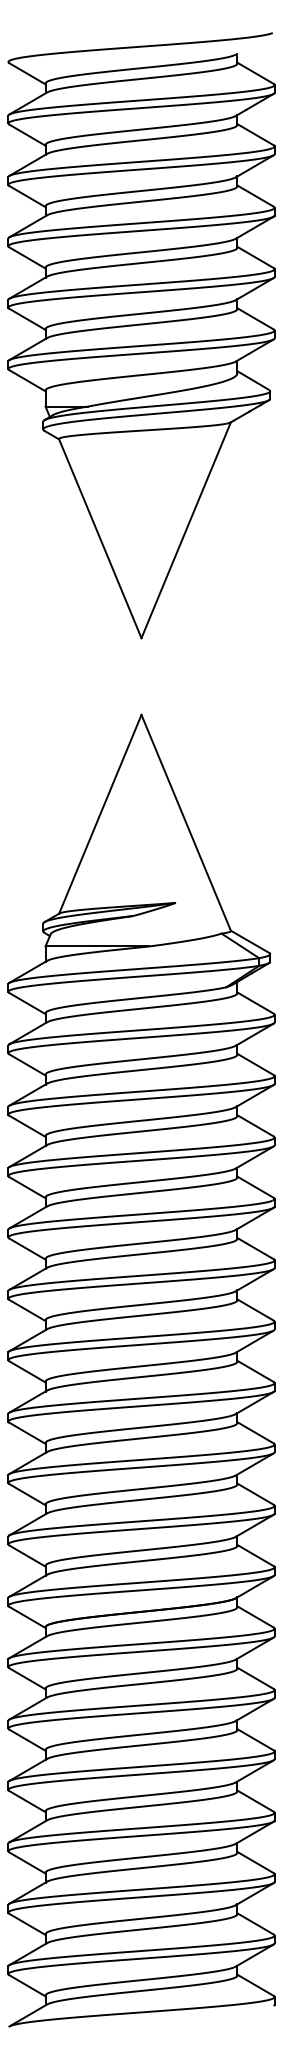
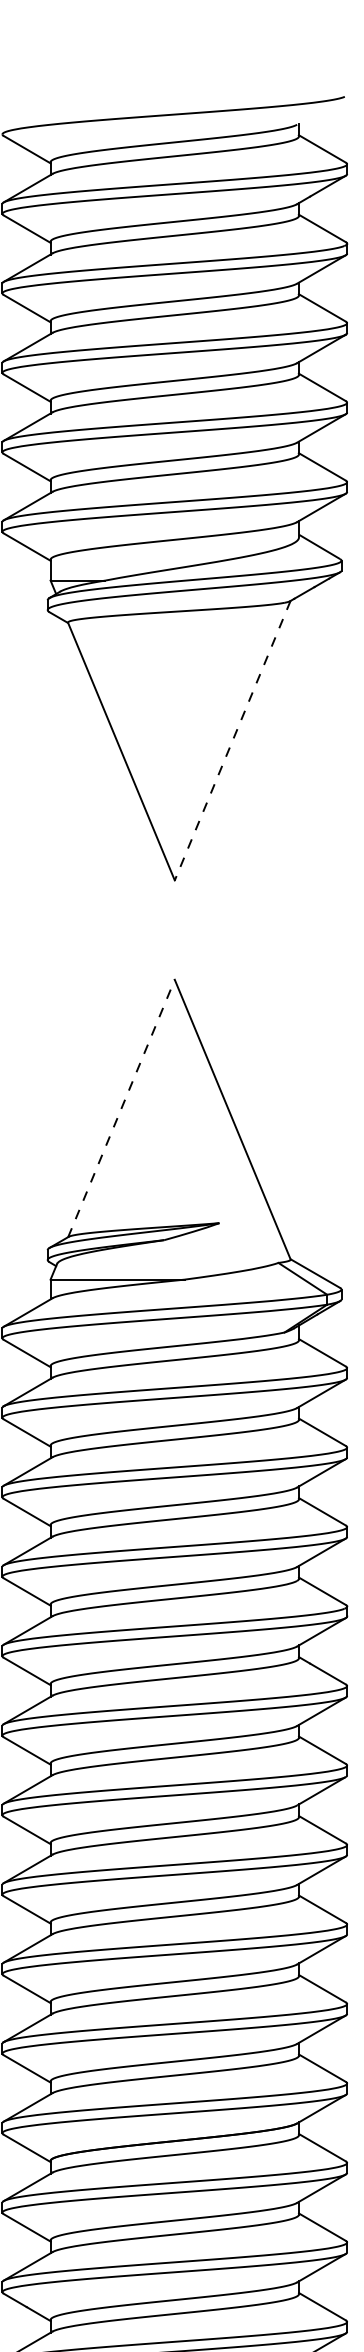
line: (186, 530) -> (233, 740), solid -> dashed
line: (100, 814) -> (121, 1108), solid -> dashed

